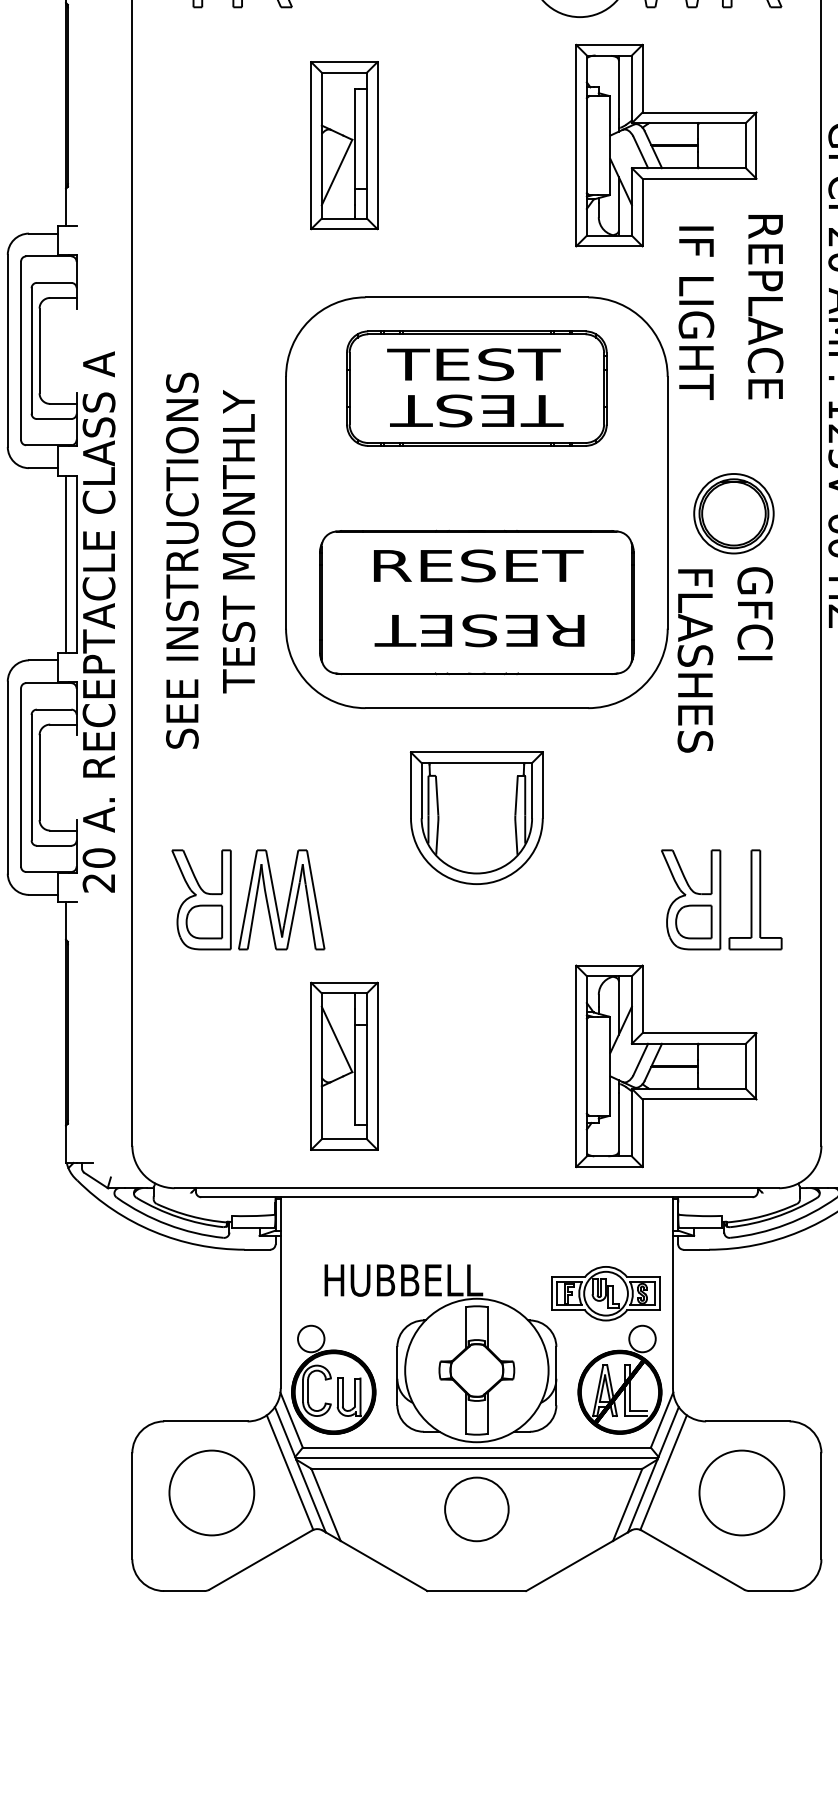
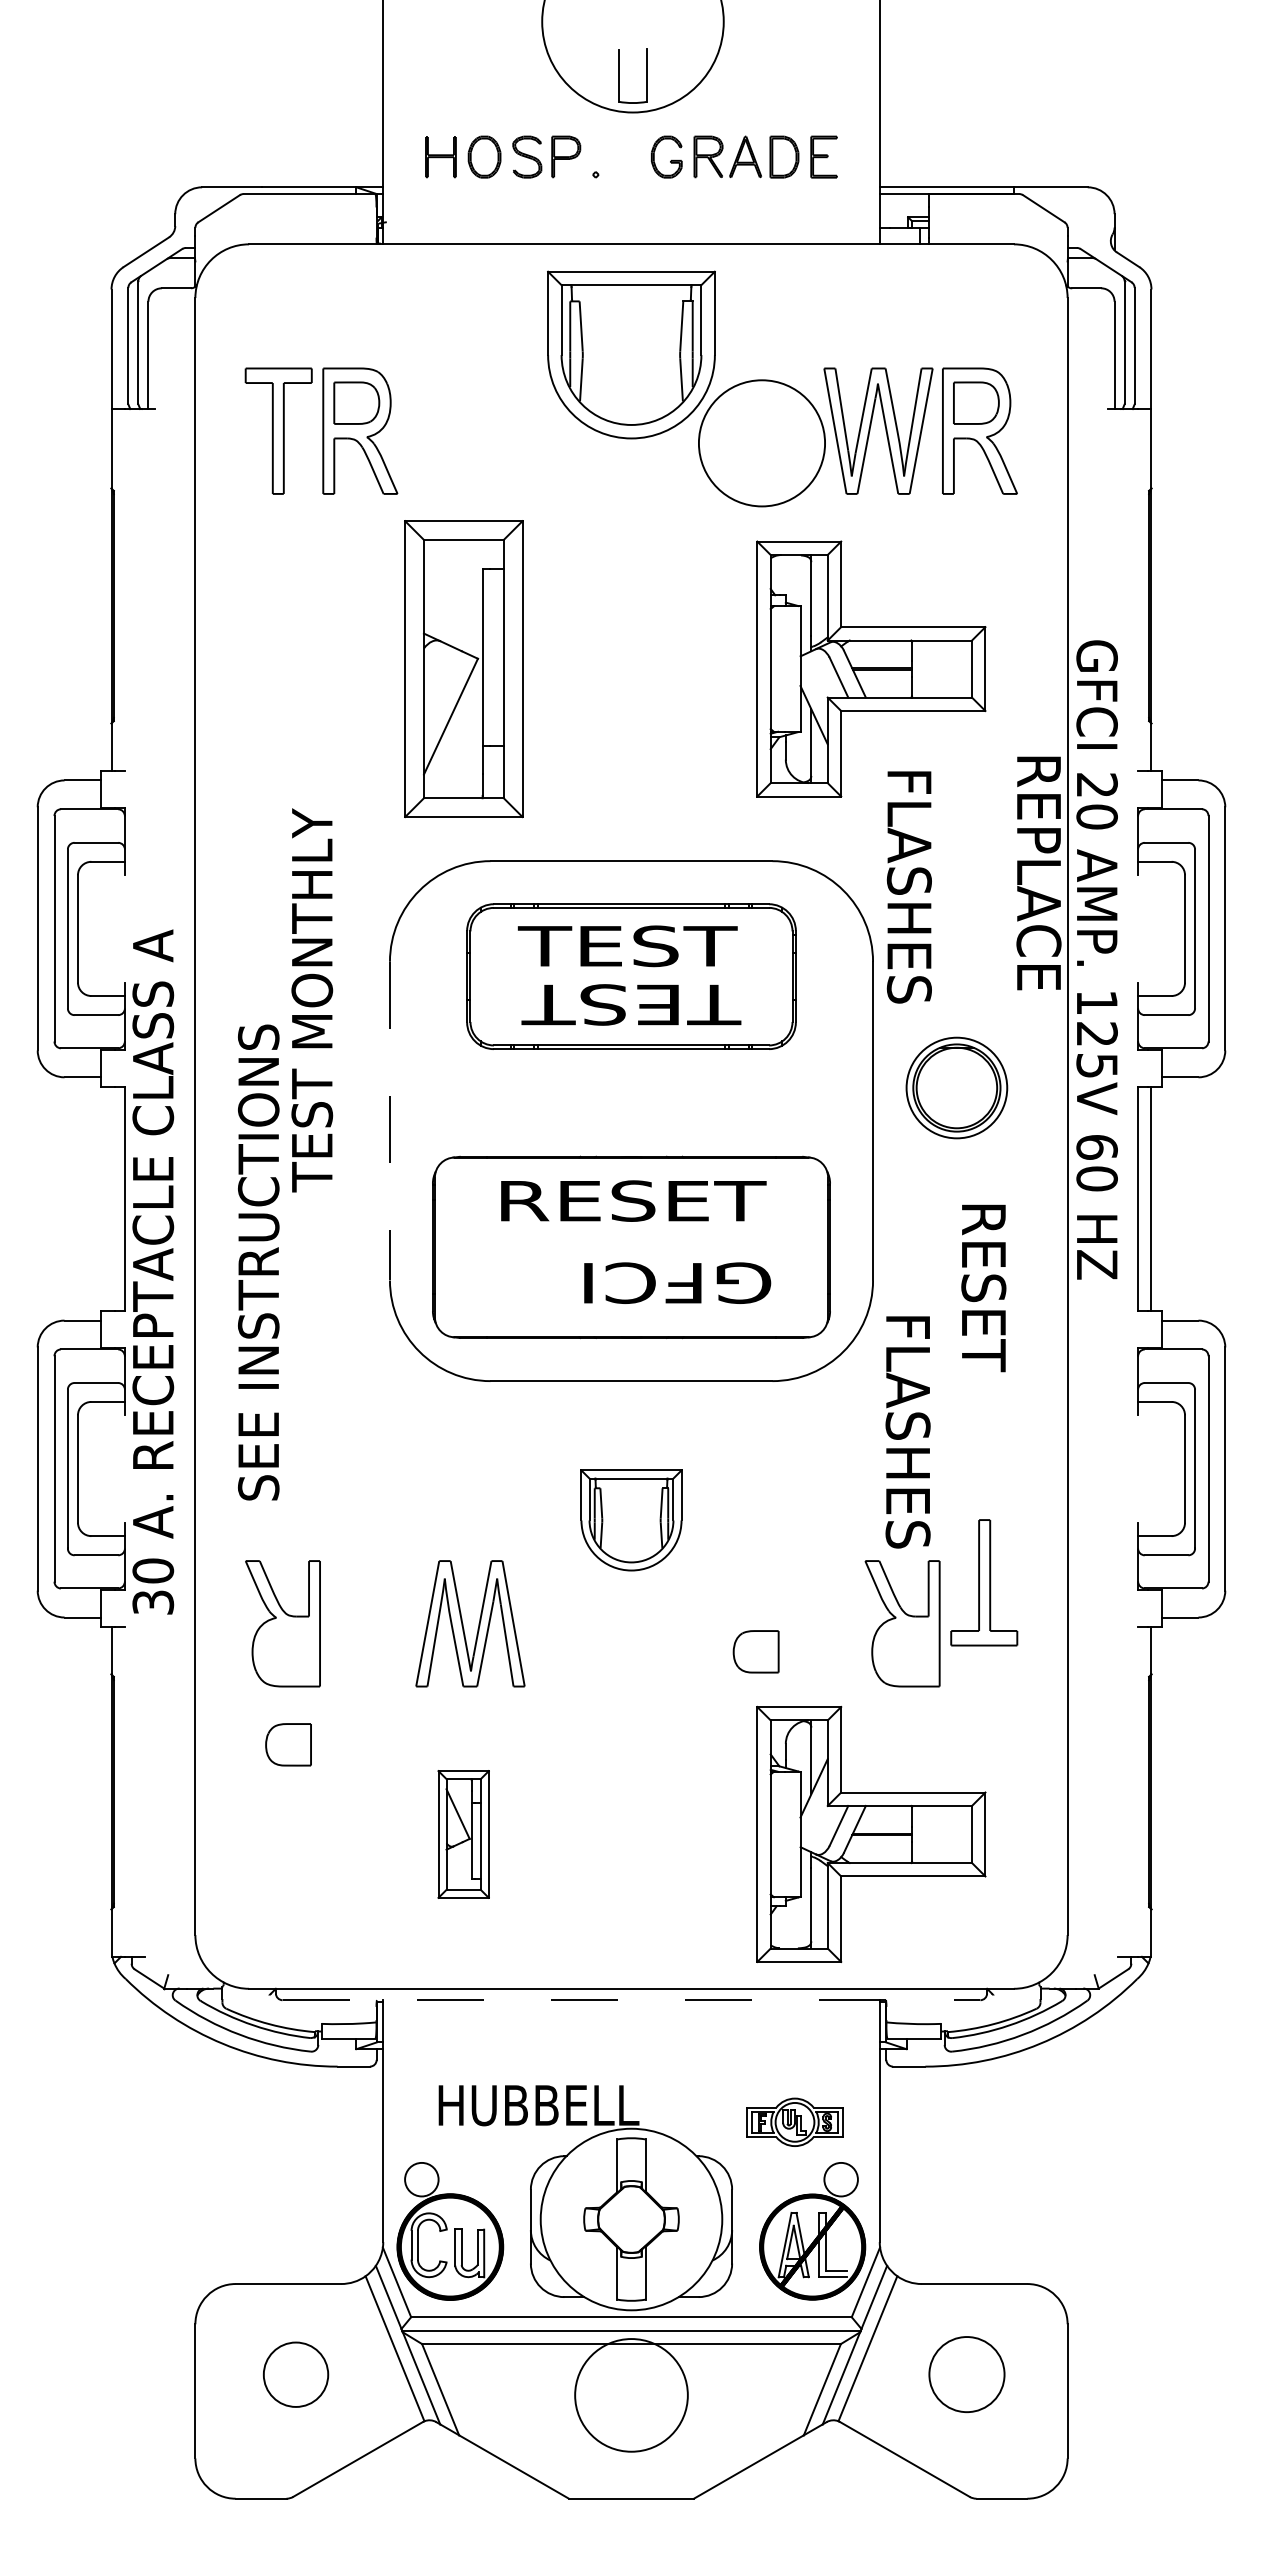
part: (344, 145) -> (463, 668), size x1.4
text: (765, 307) -> (1038, 873), moved
text: (695, 319) -> (908, 889), IF LIGHT -> FLASHES
line: (285, 503) -> (389, 1121), solid -> dashed
part: (733, 513) -> (956, 1087), moved
text: (239, 541) -> (312, 1000), moved
text: (182, 560) -> (258, 1262), moved
line: (66, 563) -> (111, 1198), removed
text: (480, 630) -> (636, 1282), RESET -> GFCI
text: (754, 634) -> (983, 1287), GFCI -> RESET
text: (694, 661) -> (907, 1432), moved
part: (476, 818) -> (631, 1520), size x0.6
text: (99, 883) -> (153, 1602), 20 -> 30
part: (276, 899) -> (463, 1623), moved
part: (755, 899) -> (984, 1582), moved
part: (204, 921) -> (288, 1744), moved
part: (693, 921) -> (755, 1651), moved
part: (344, 1066) -> (463, 1834), size x0.6
line: (476, 1197) -> (631, 2000), solid -> dashed
part: (605, 1293) -> (794, 2122), size x0.7
circle: (211, 1492) -> (295, 2374), size x0.6
circle: (741, 1492) -> (966, 2374), size x0.7
circle: (476, 1509) -> (631, 2395), size x1.4

